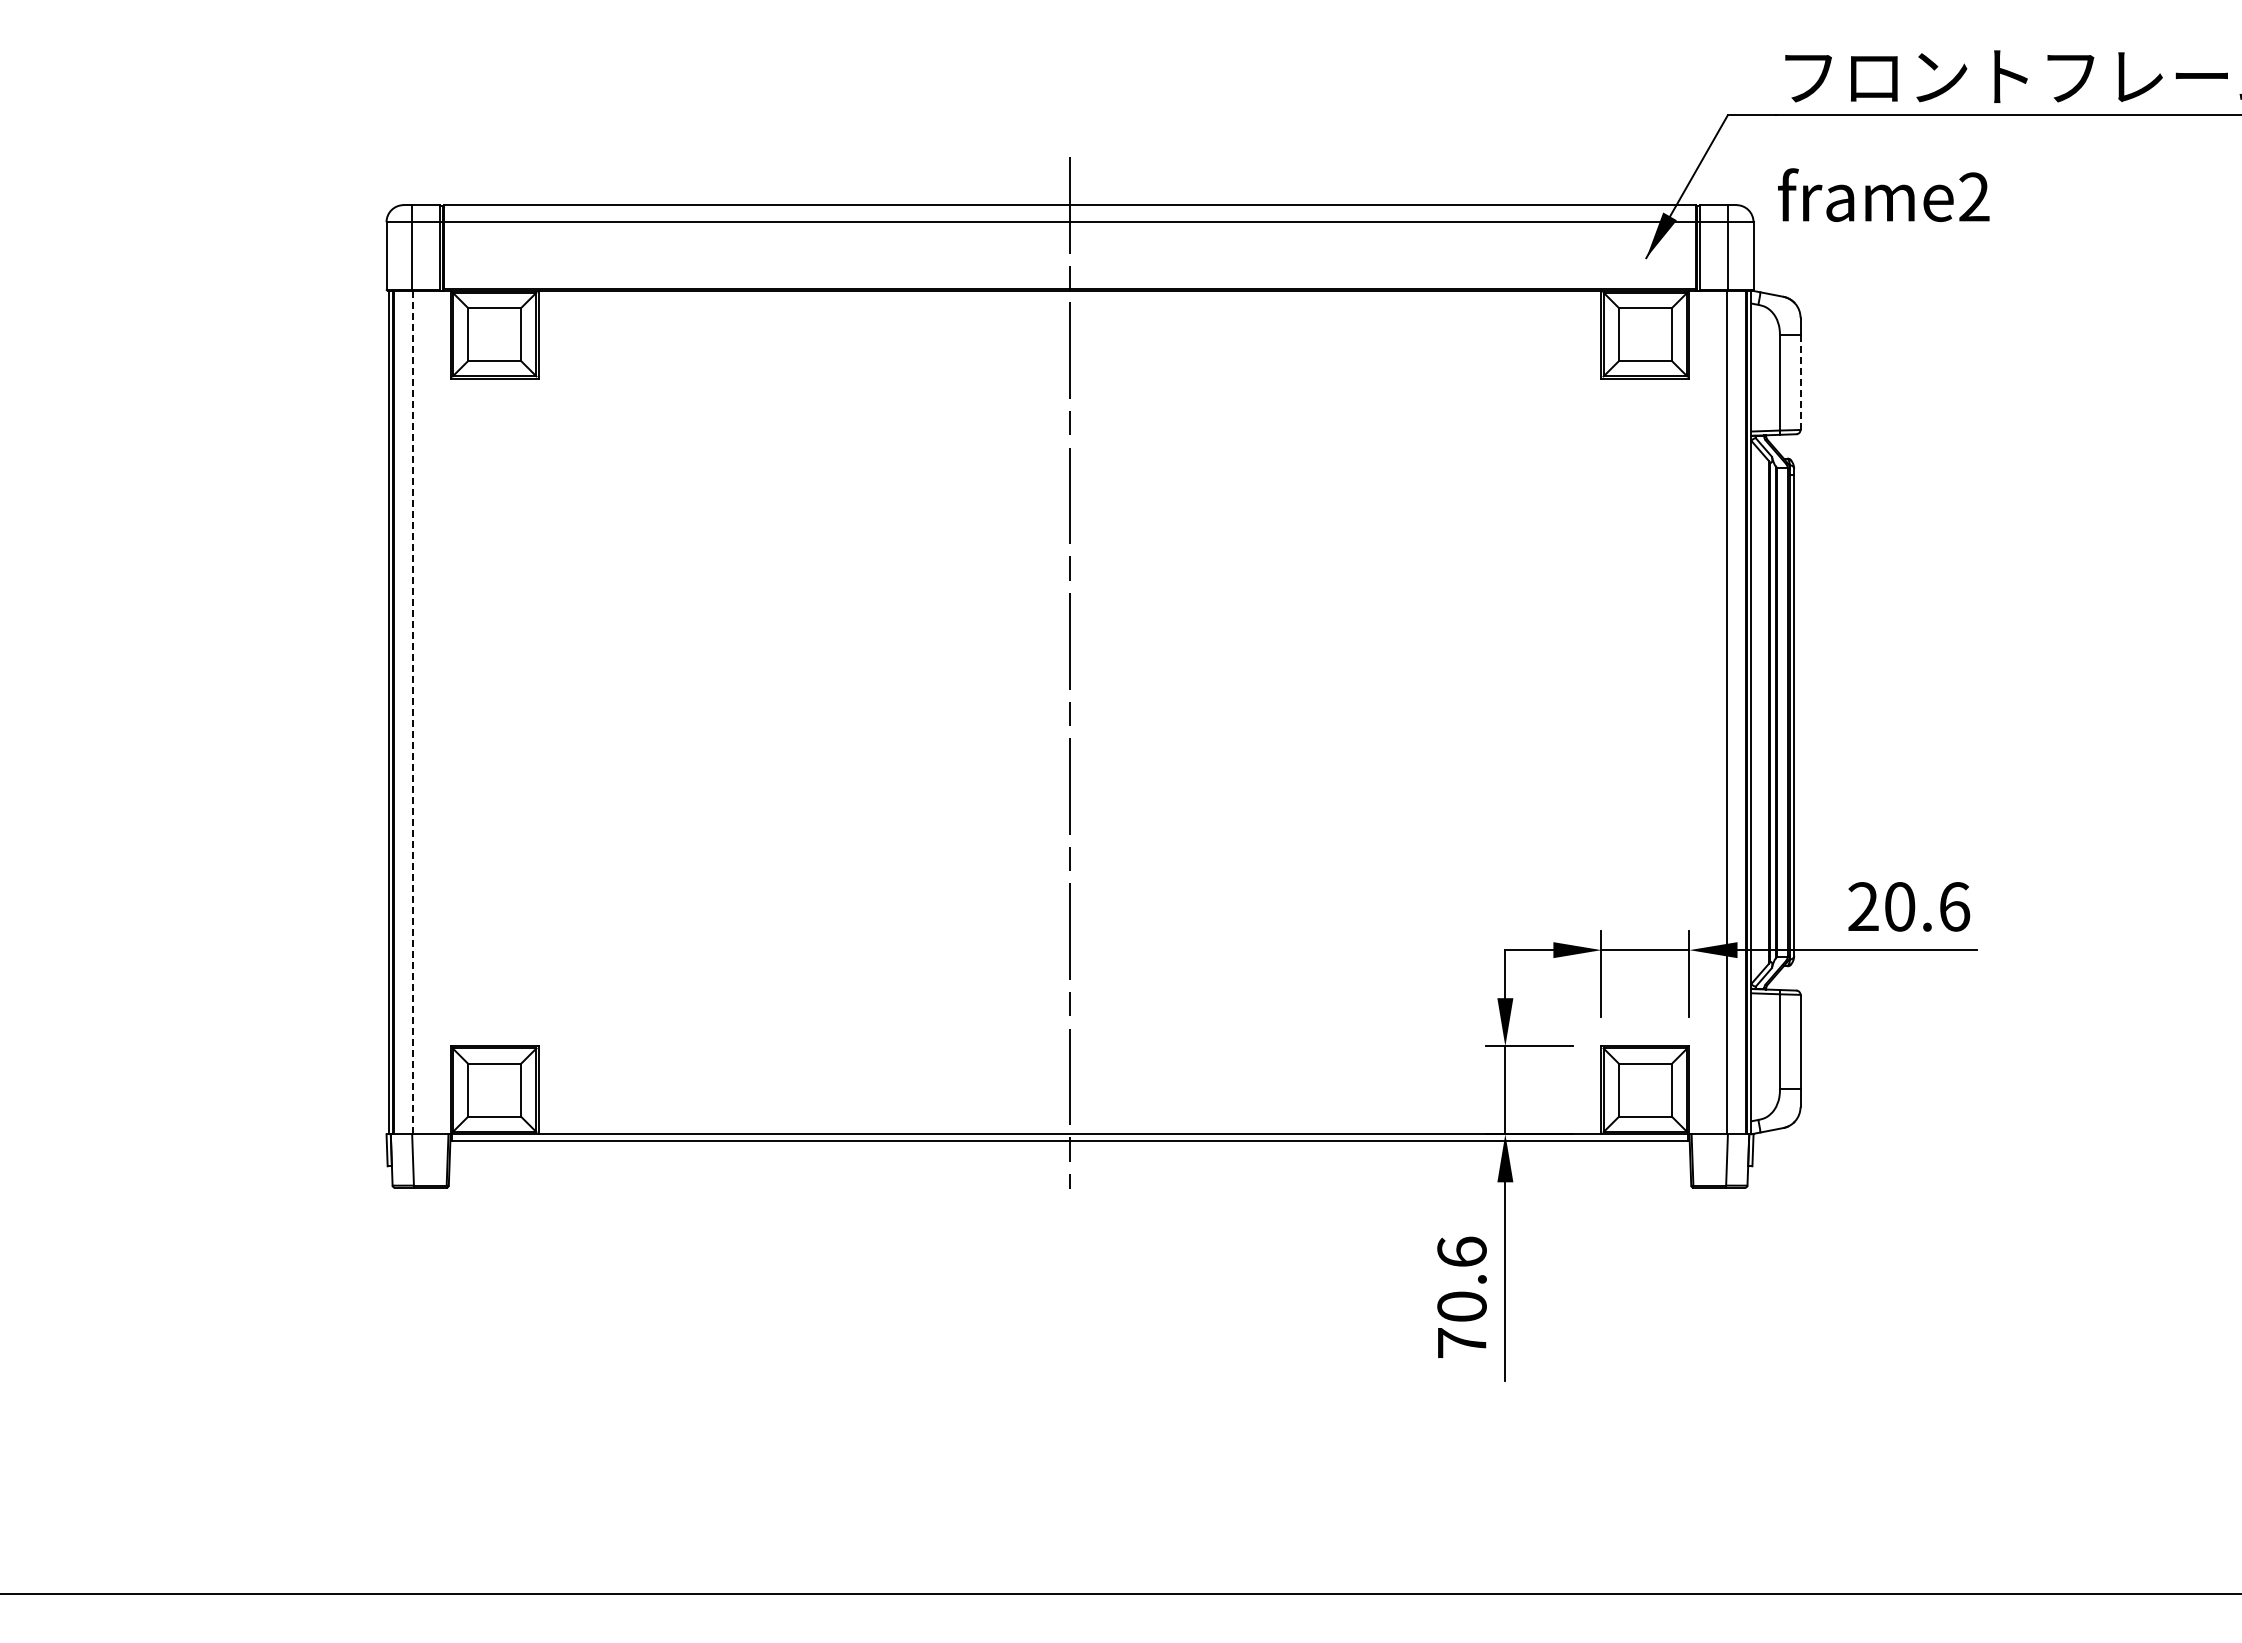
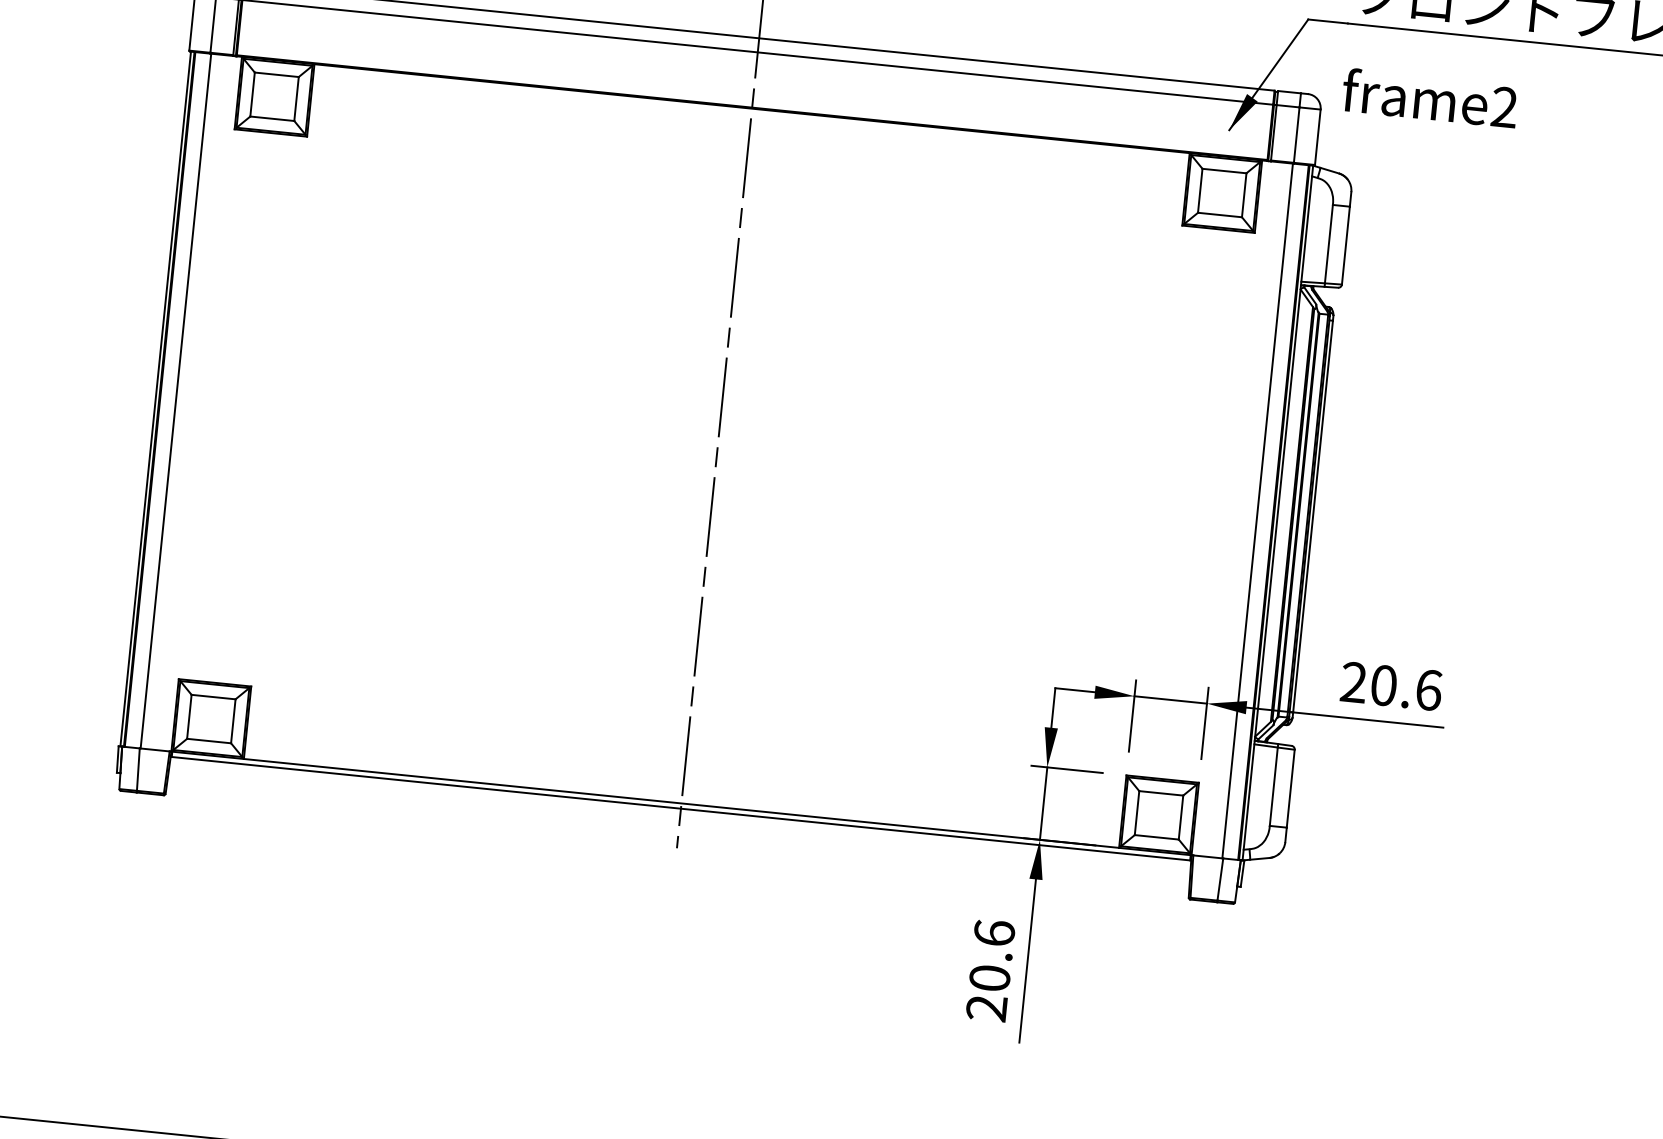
line: (1800, 382) -> (1345, 245), dashed -> solid
line: (413, 712) -> (176, 401), dashed -> solid
text: (1461, 1343) -> (986, 1008), 70.6 -> 20.6

